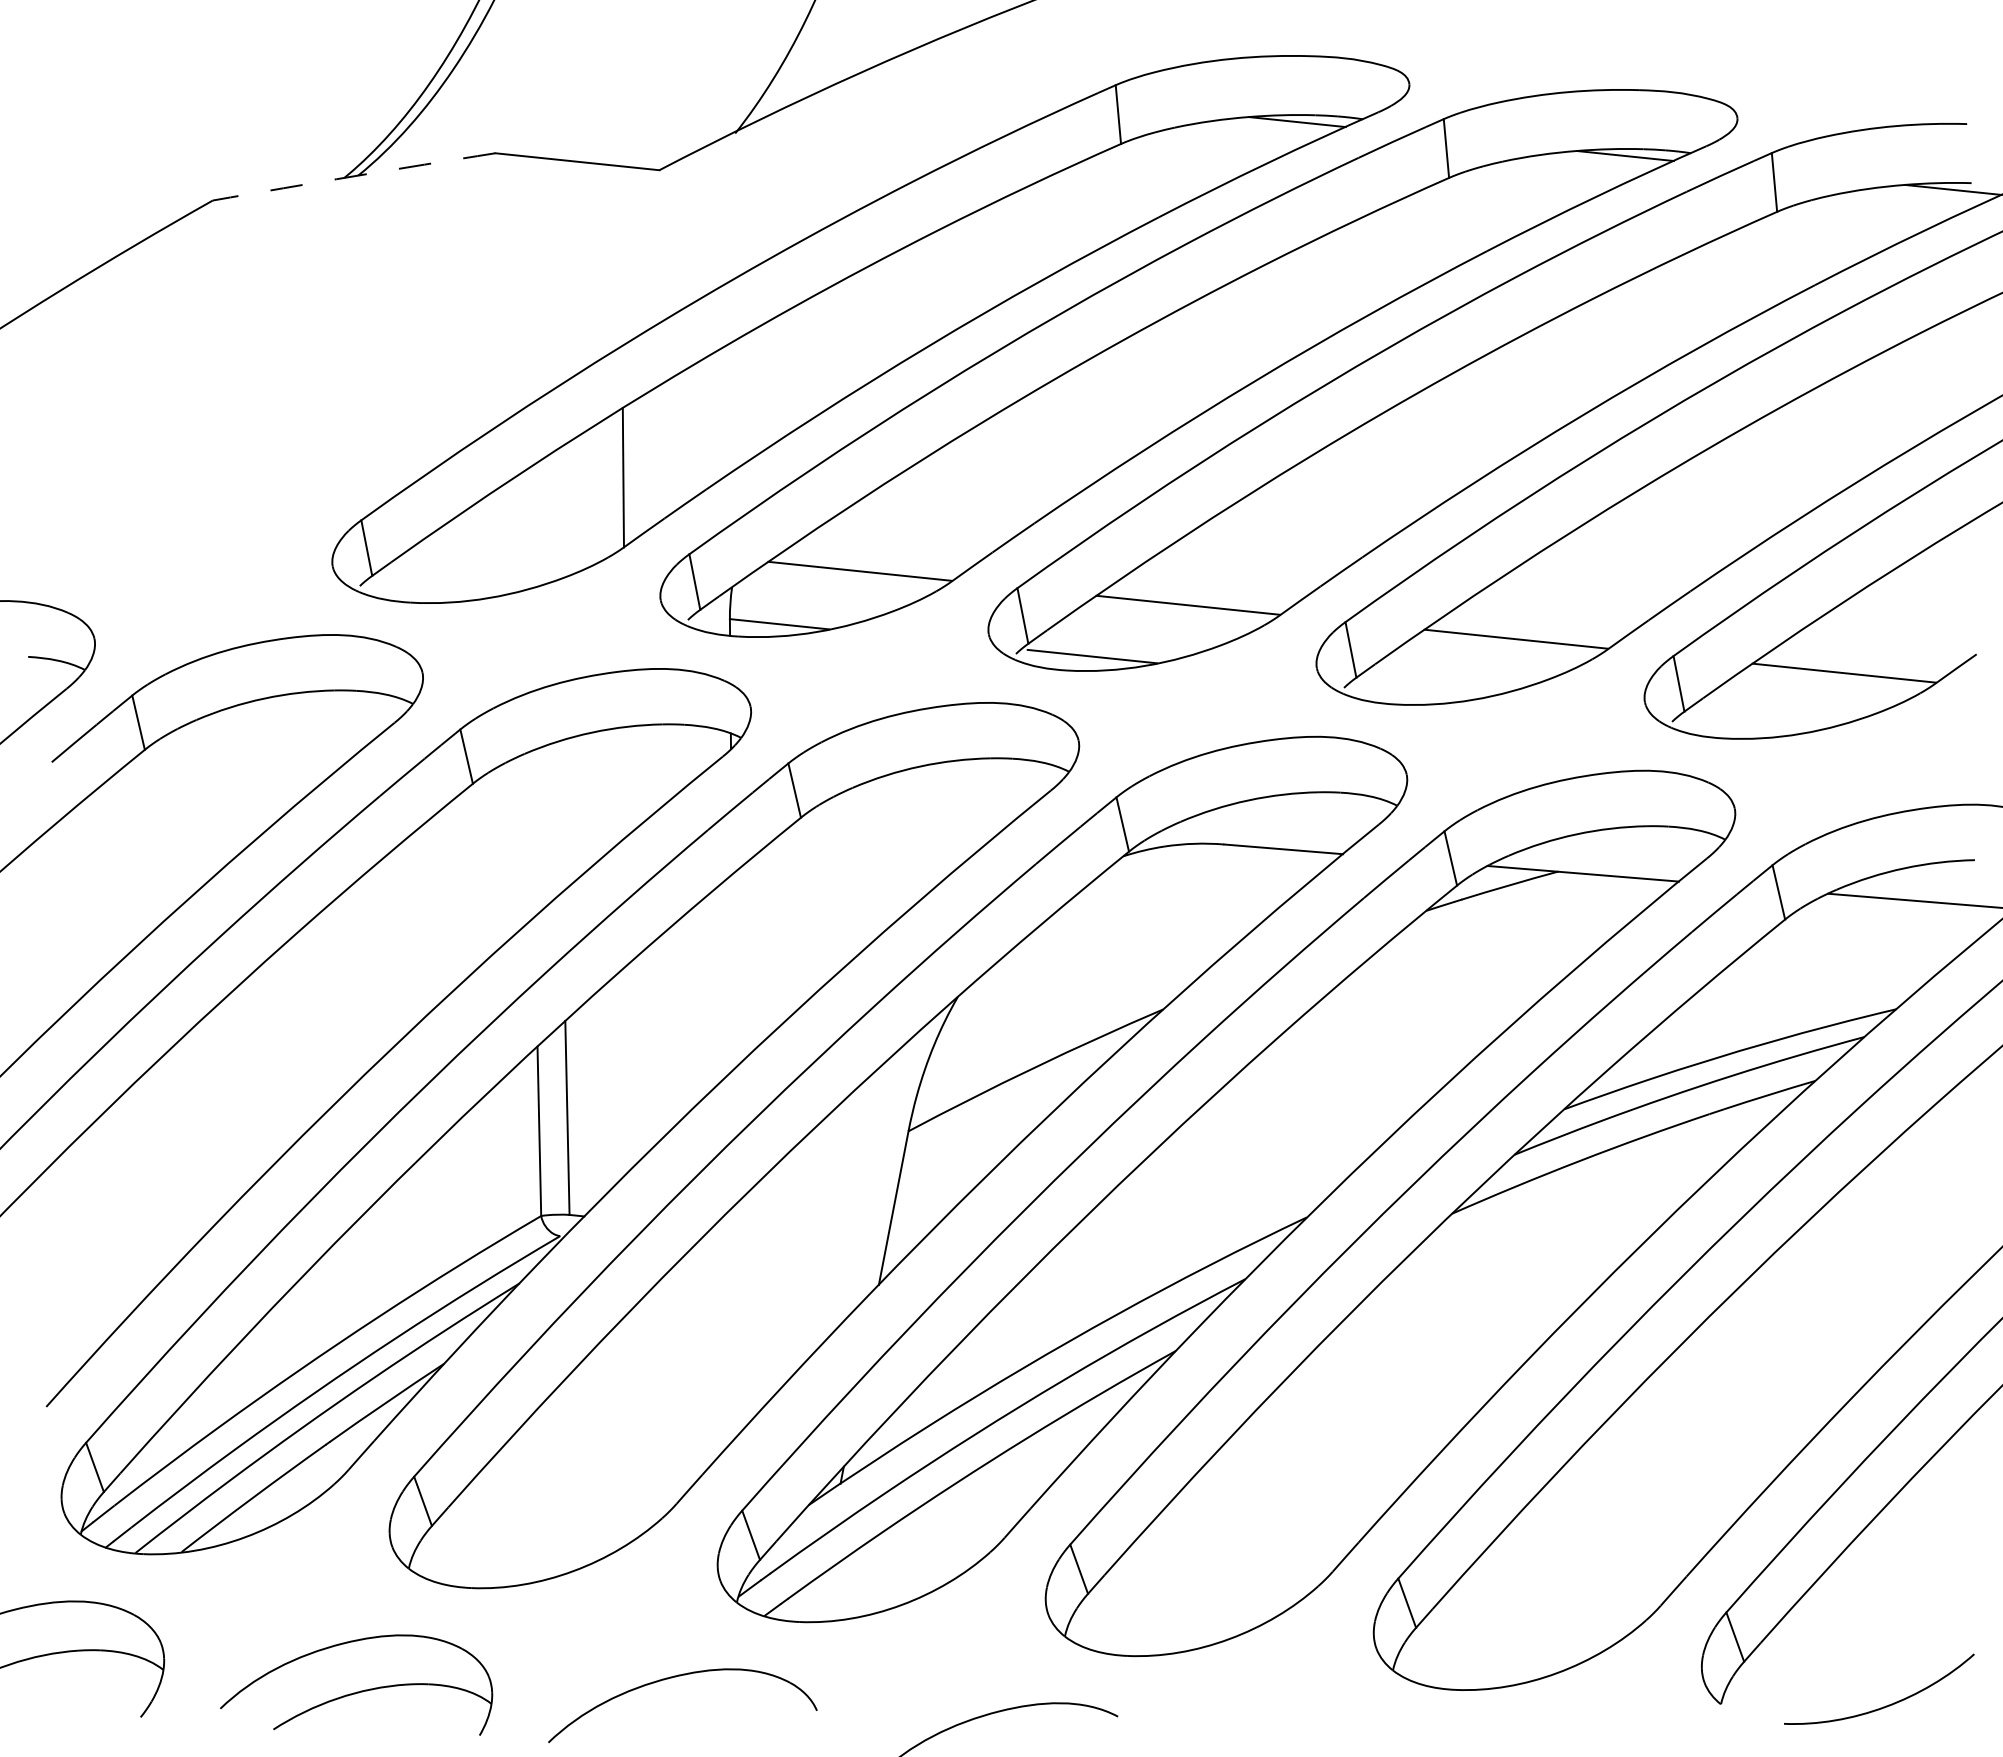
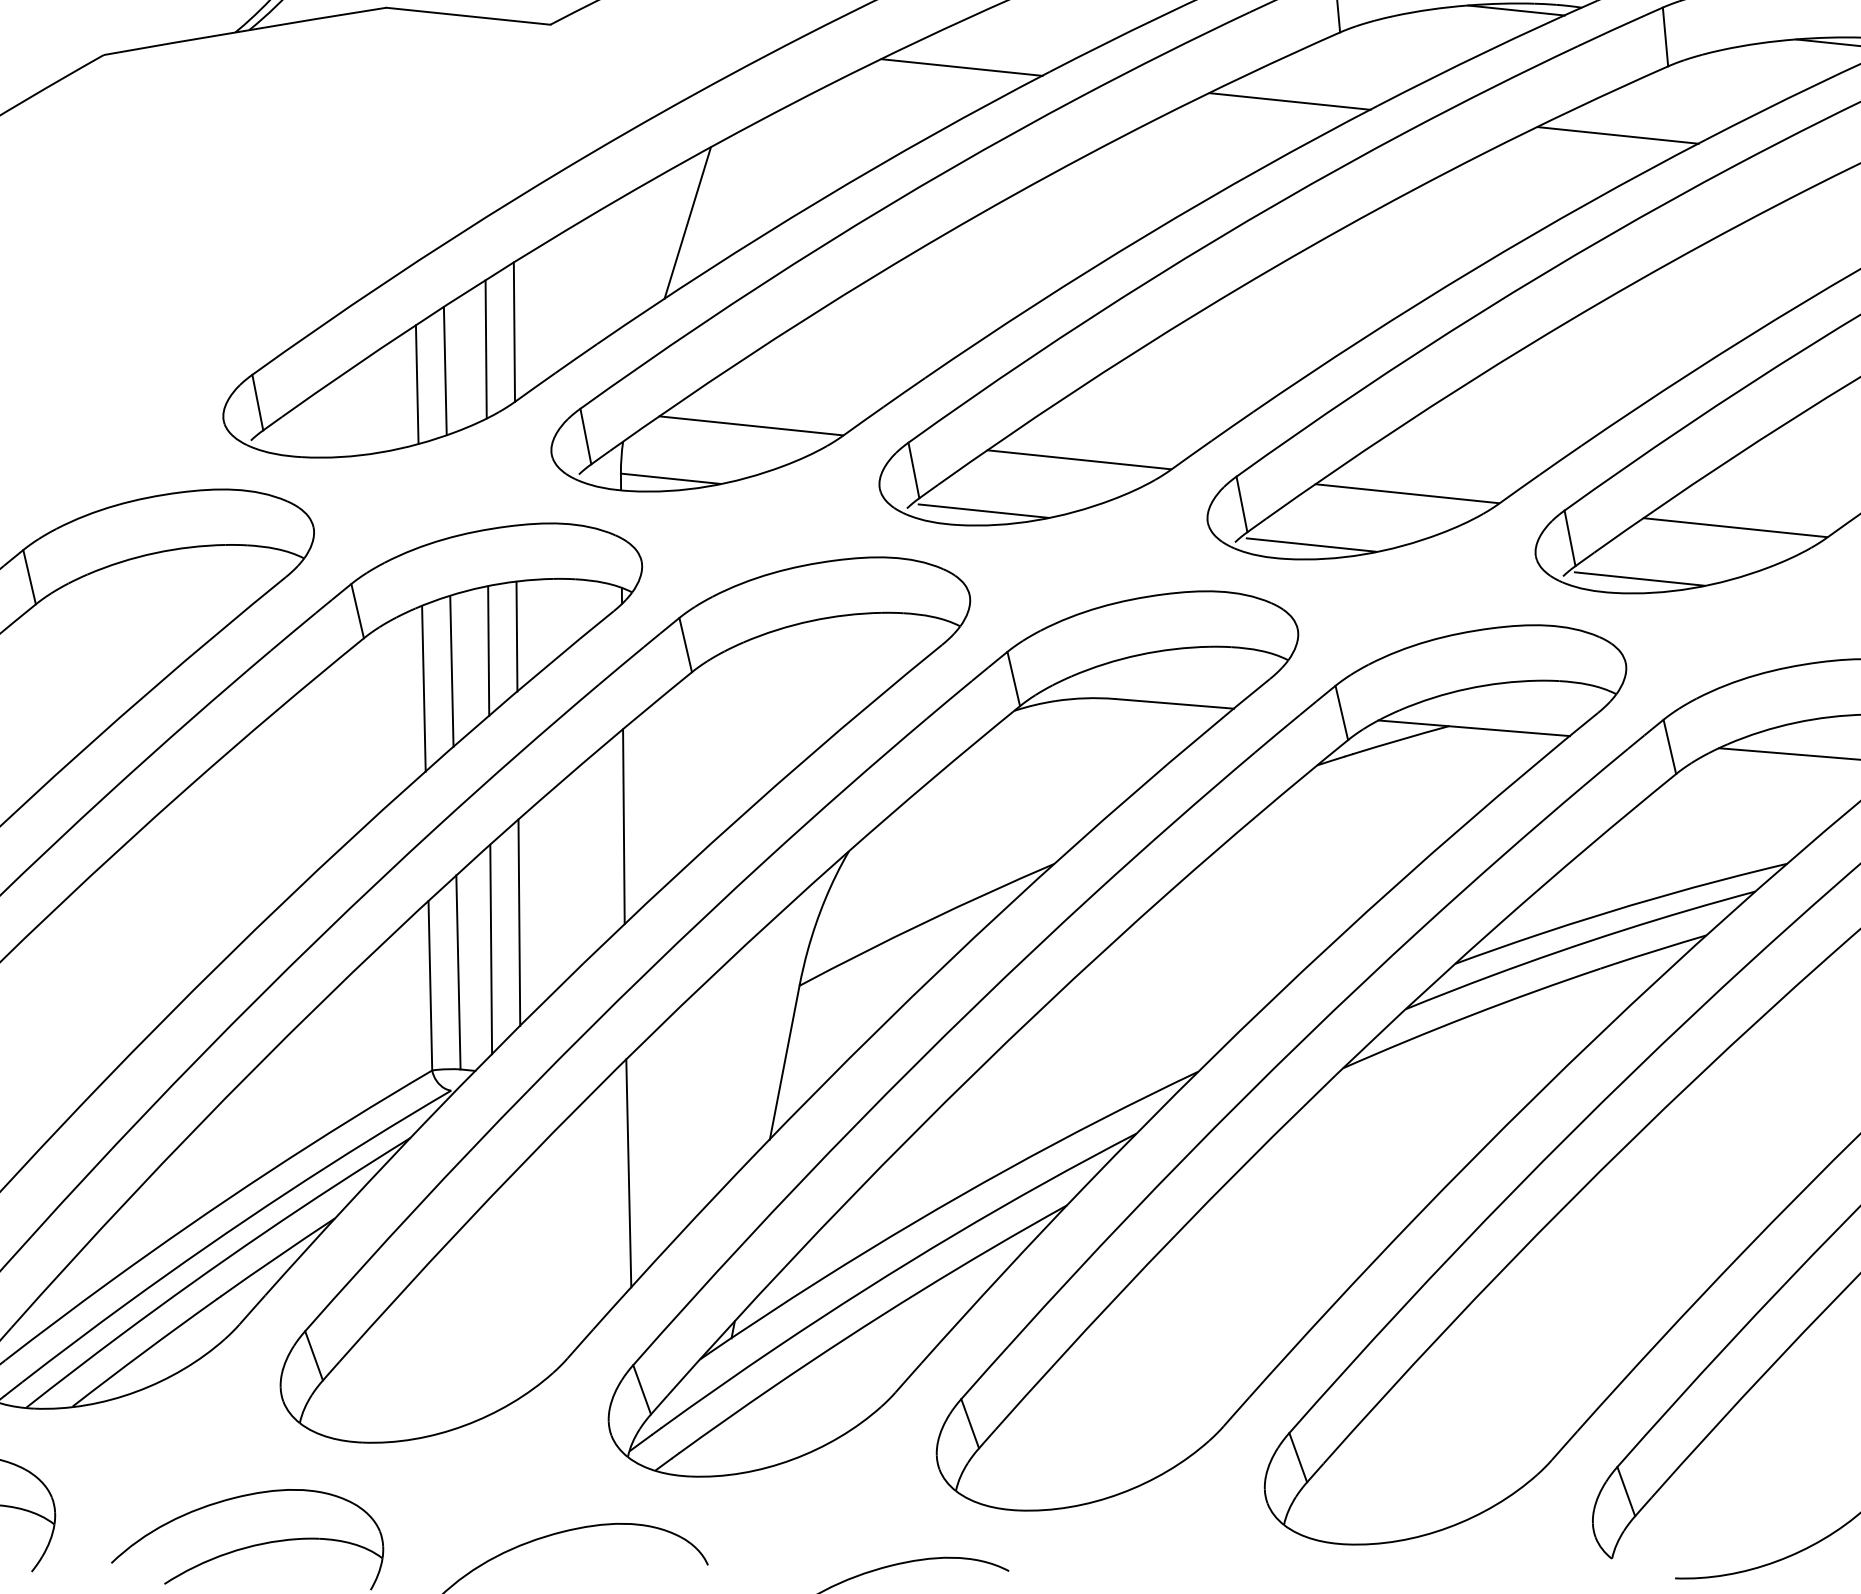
arc: (354, 176) -> (245, 31), dashed -> solid
line: (1070, 212) -> (961, 67), added
line: (1398, 246) -> (1289, 101), added
line: (1726, 280) -> (1617, 135), added
line: (796, 368) -> (687, 223), added
line: (594, 494) -> (485, 349), added
line: (553, 516) -> (444, 371), added
line: (525, 529) -> (416, 384), added
line: (1420, 690) -> (1311, 545), added
line: (1748, 724) -> (1639, 579), added
line: (625, 782) -> (516, 637), added
line: (597, 796) -> (488, 651), added
line: (560, 816) -> (451, 671), added
line: (532, 834) -> (423, 689), added
line: (732, 971) -> (623, 826), added
line: (628, 1068) -> (519, 923), added
line: (600, 1094) -> (491, 949), added
line: (737, 1318) -> (628, 1173), added

